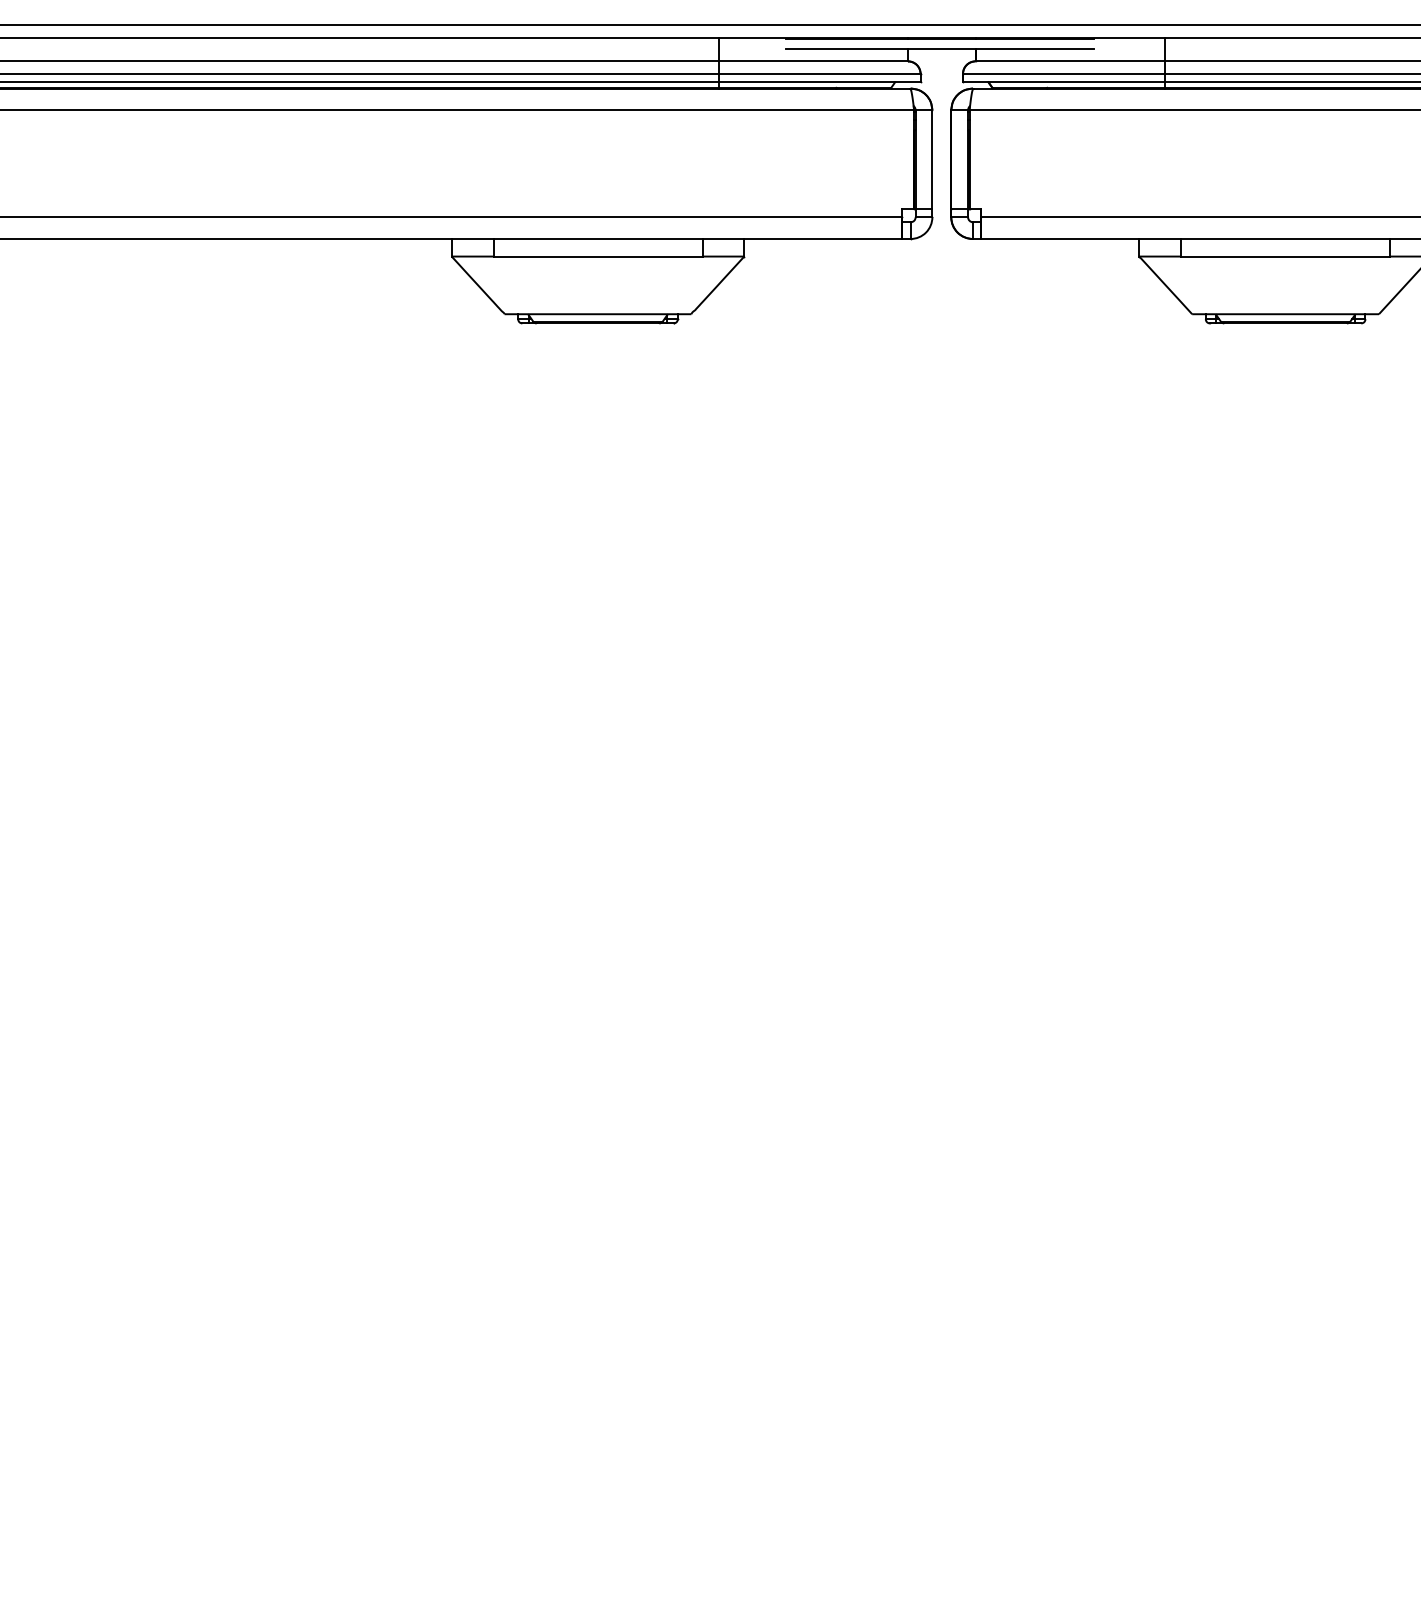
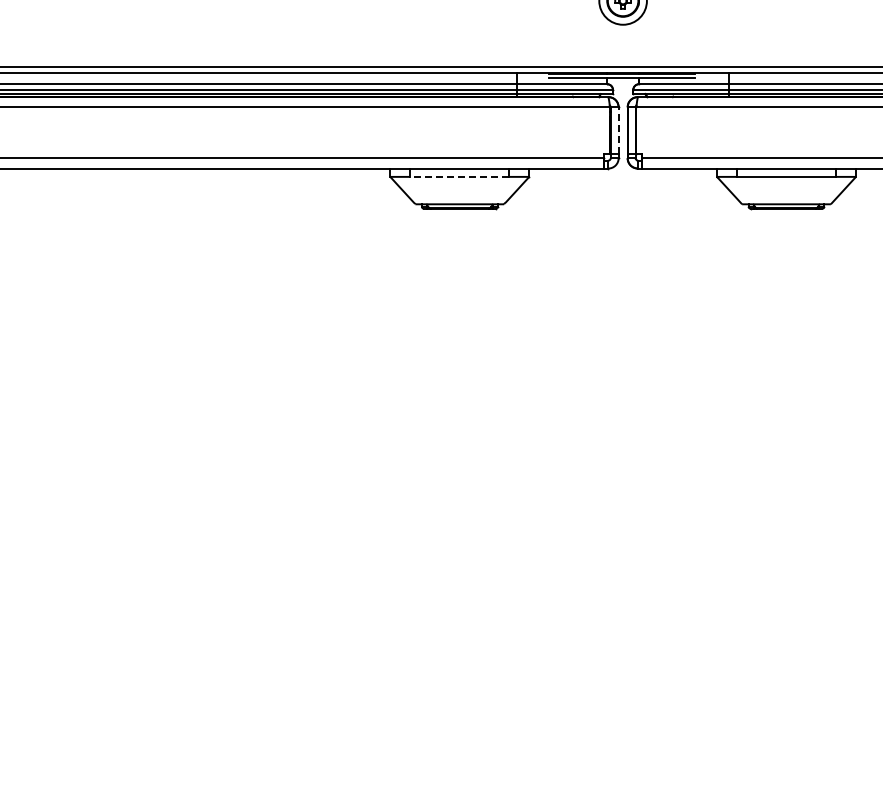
line: (932, 158) -> (618, 130), solid -> dashed
line: (597, 255) -> (459, 176), solid -> dashed

